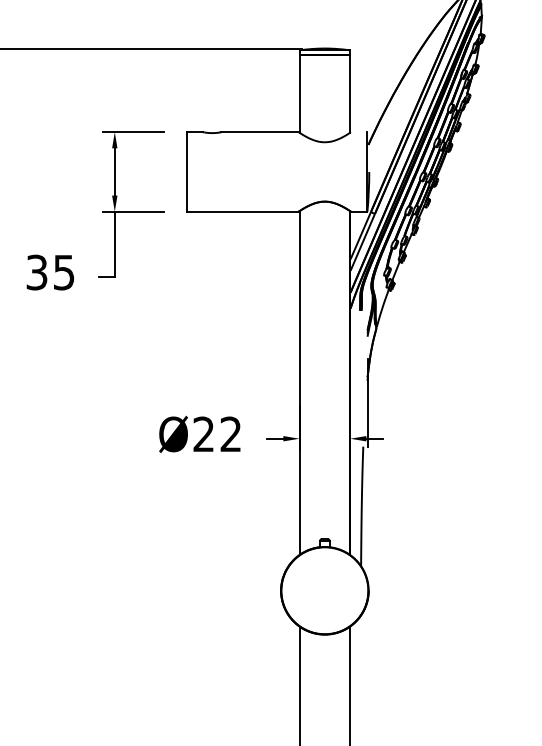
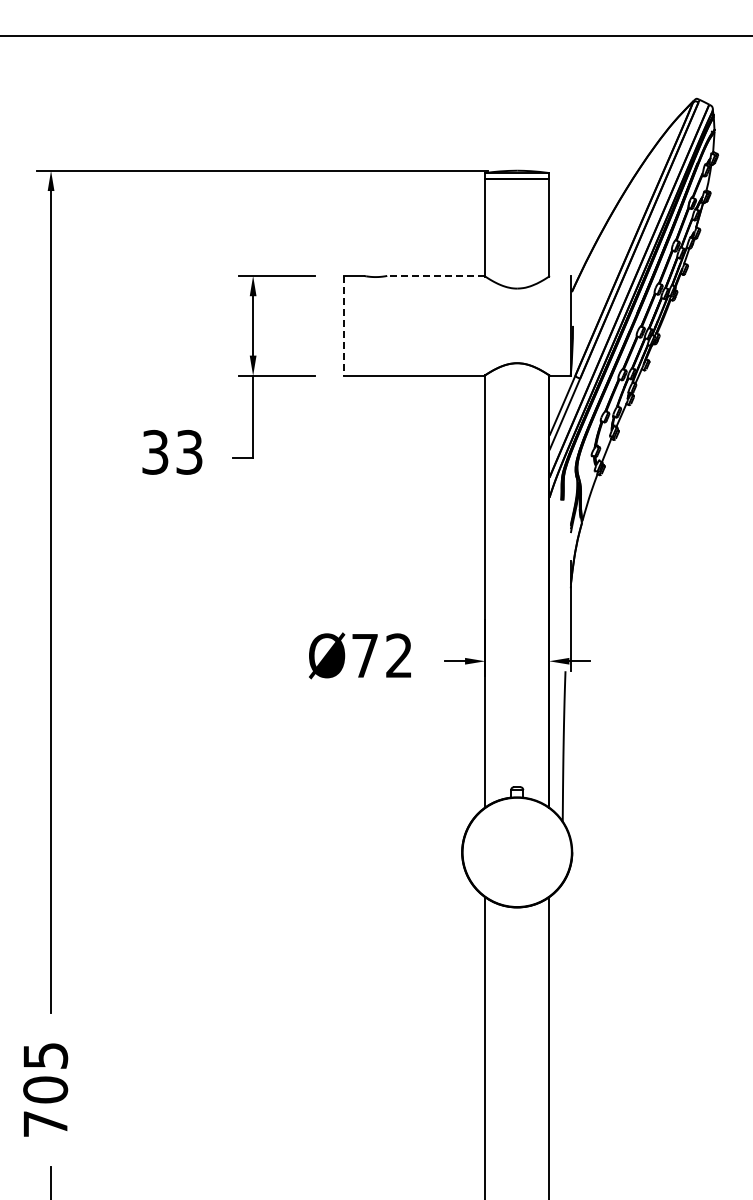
line: (259, 131) -> (435, 275), solid -> dashed
line: (187, 171) -> (344, 325), solid -> dashed
text: (64, 271) -> (189, 451), 35 -> 33
text: (203, 434) -> (364, 655), Ø22 -> Ø72

